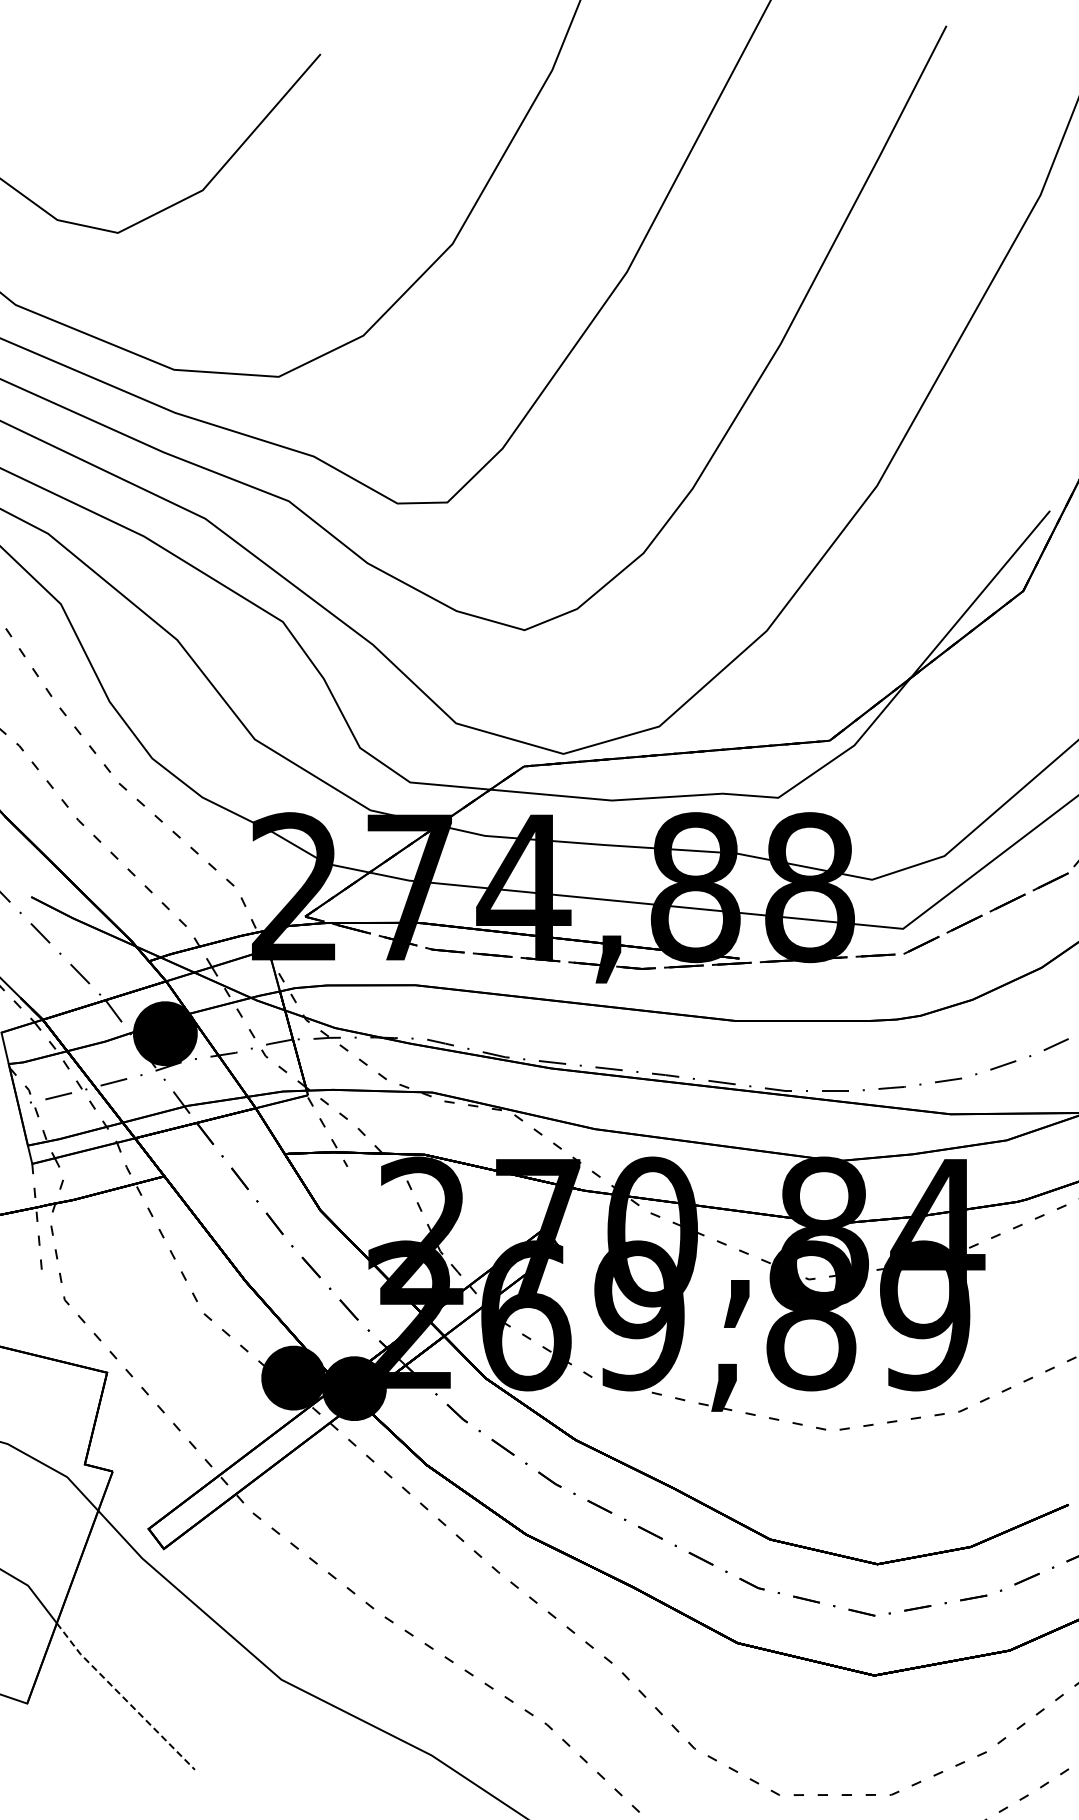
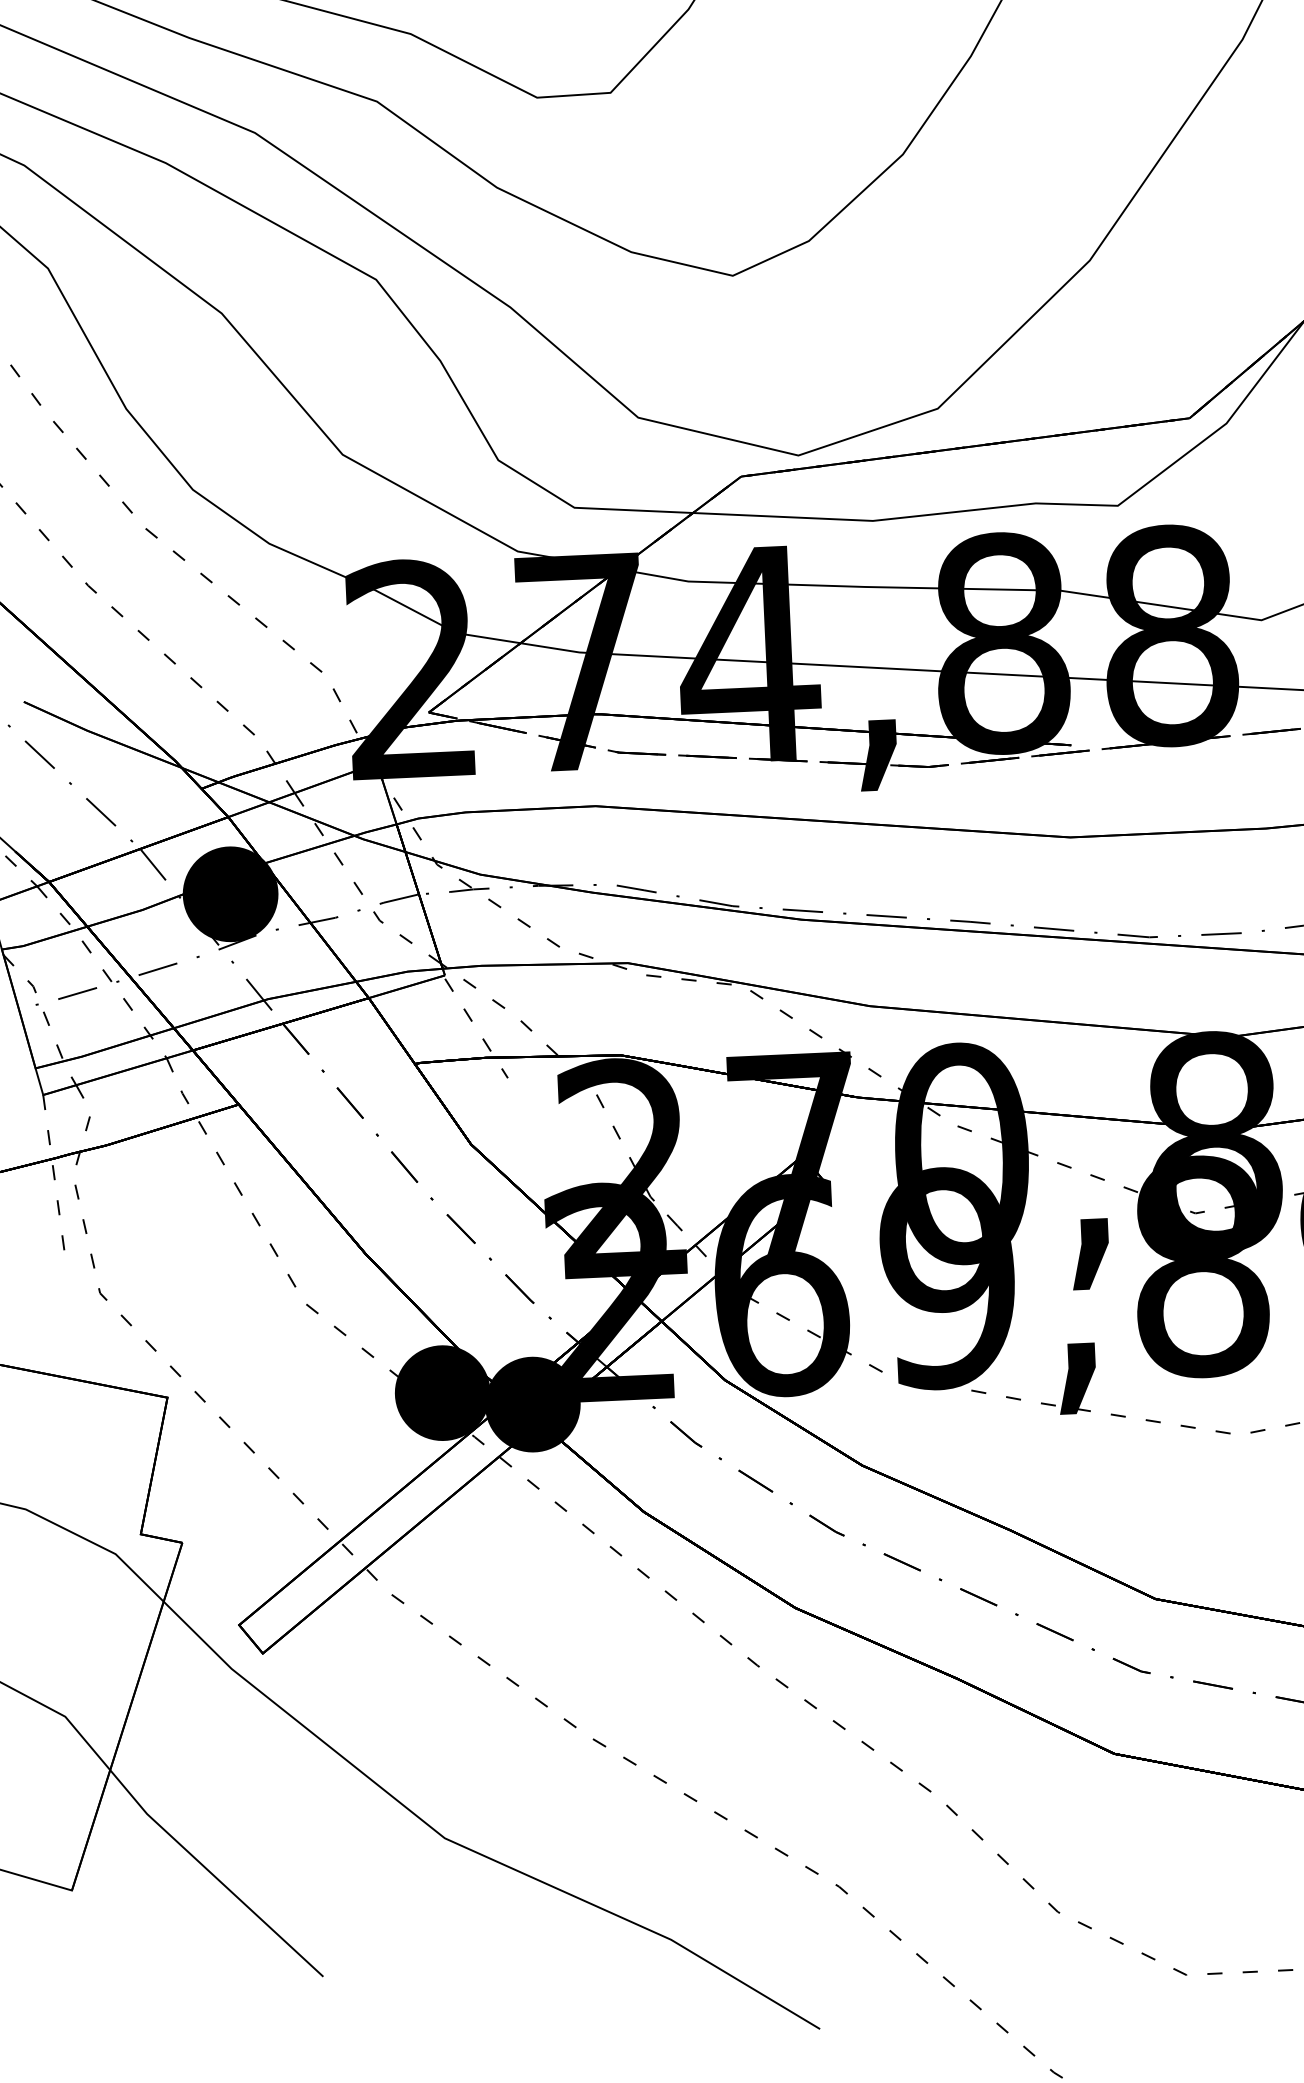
line: (124, 1698) -> (214, 1876), dashed -> solid

